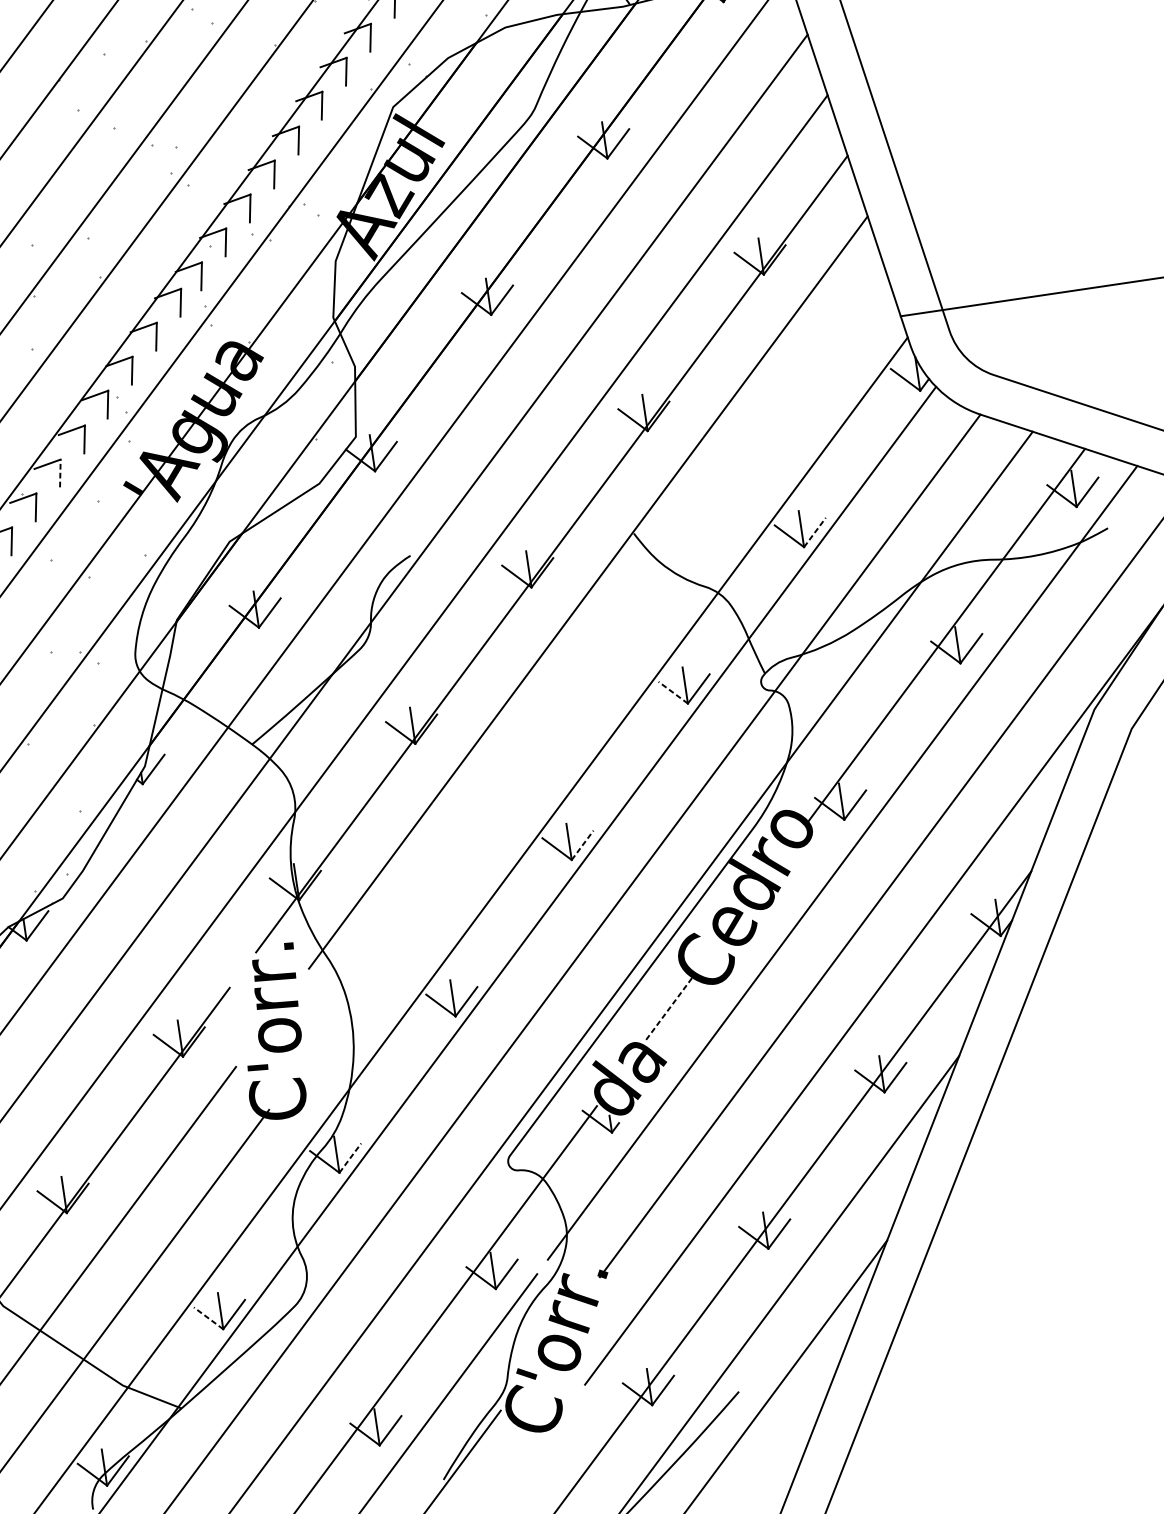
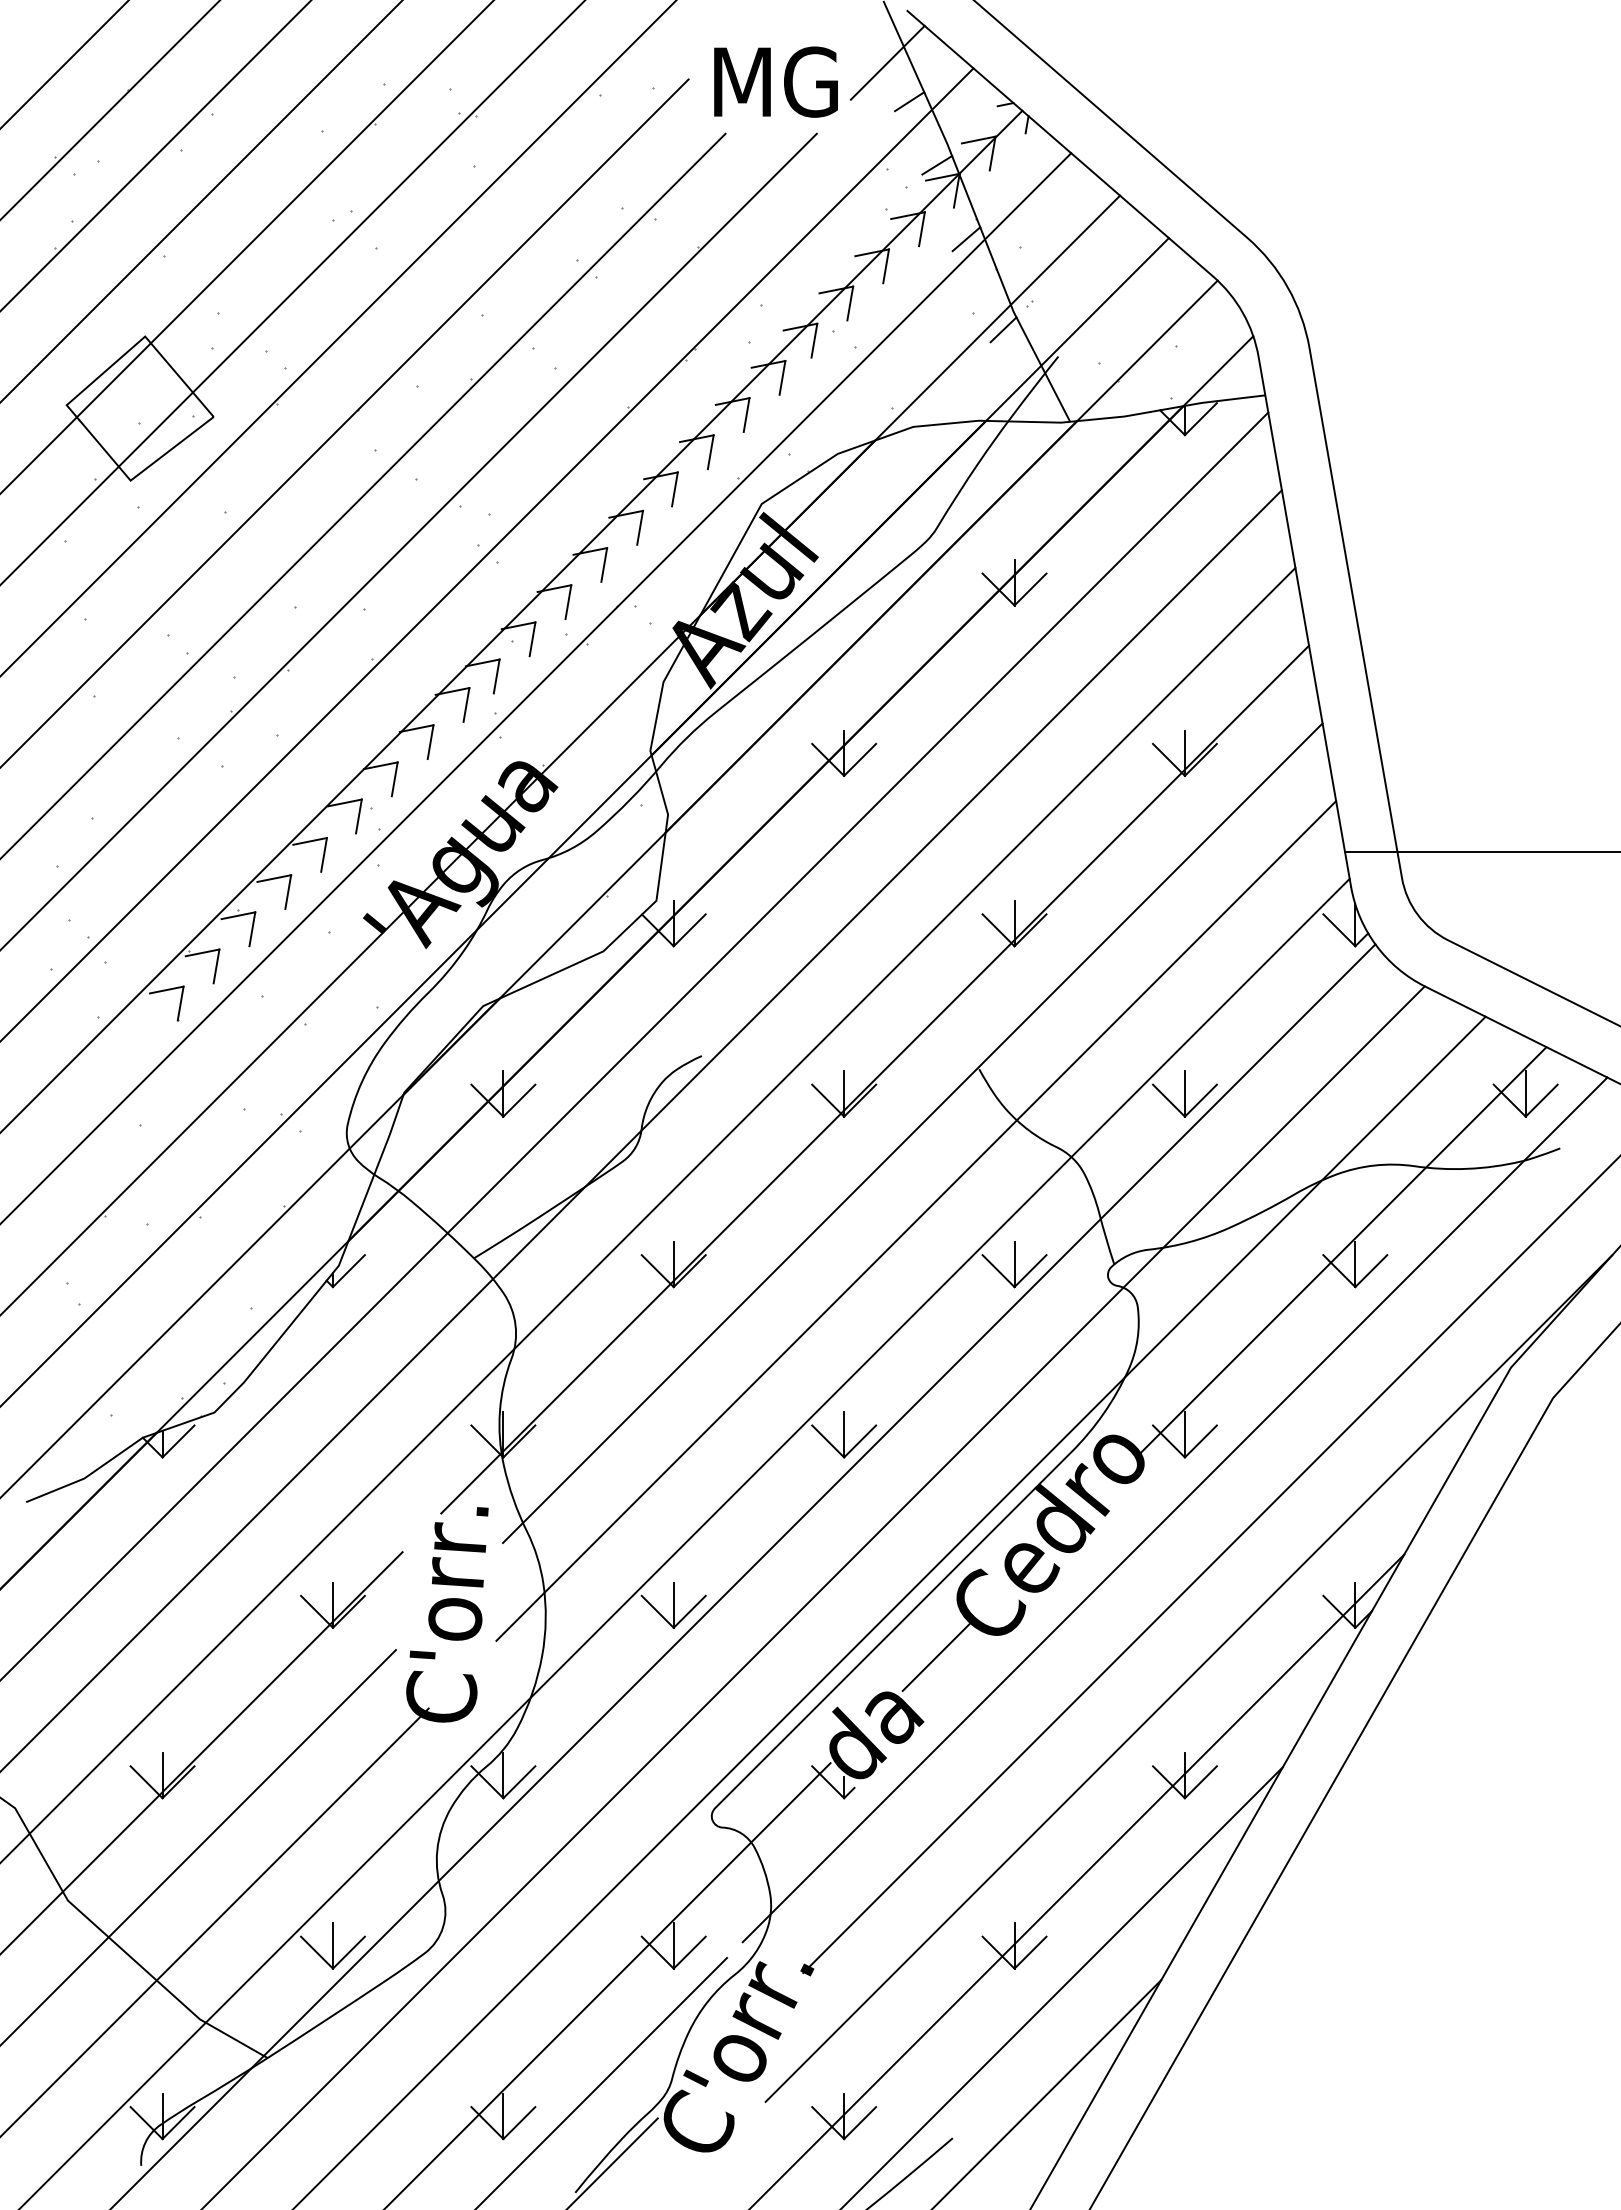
line: (60, 472) -> (288, 891), dashed -> solid
line: (814, 532) -> (1200, 1100), dashed -> solid
line: (601, 661) -> (916, 1220), added
line: (673, 693) -> (998, 1271), dashed -> solid
line: (582, 845) -> (860, 1441), dashed -> solid
line: (670, 1007) -> (938, 1655), dashed -> solid
line: (350, 1158) -> (519, 1782), dashed -> solid
line: (208, 1318) -> (317, 1952), dashed -> solid

